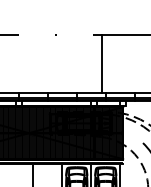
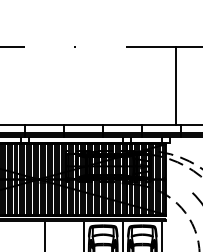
line: (101, 63) -> (175, 85), moved

